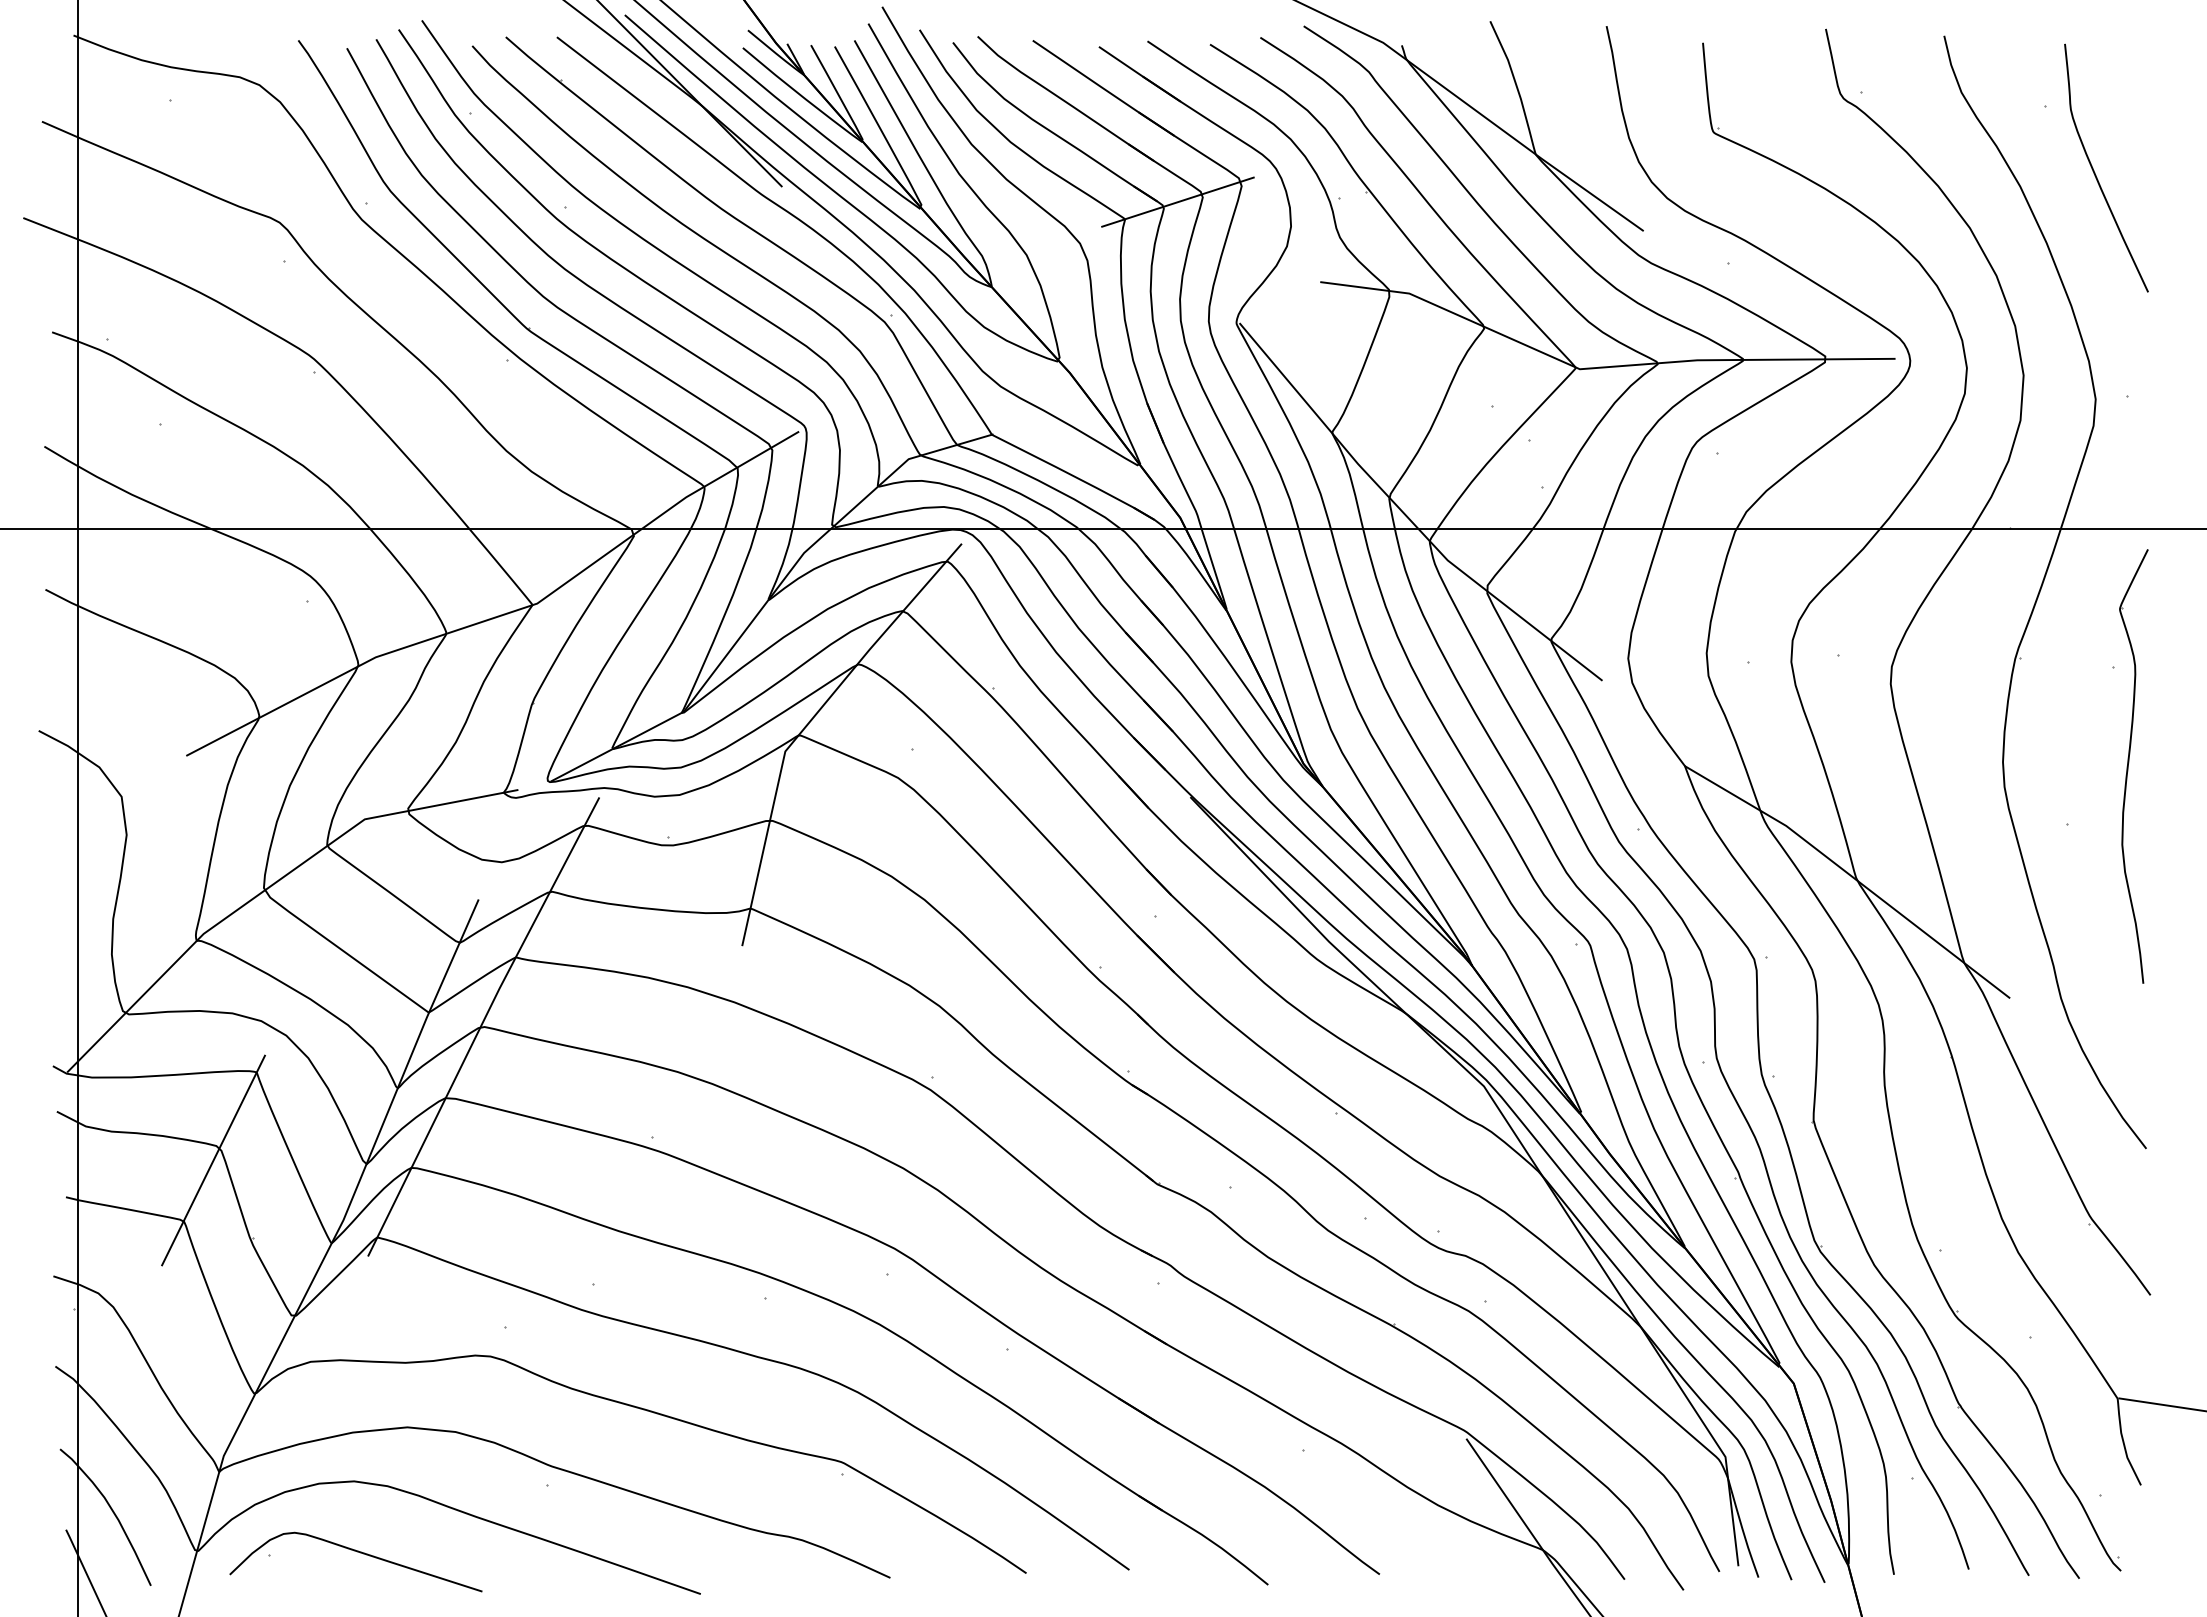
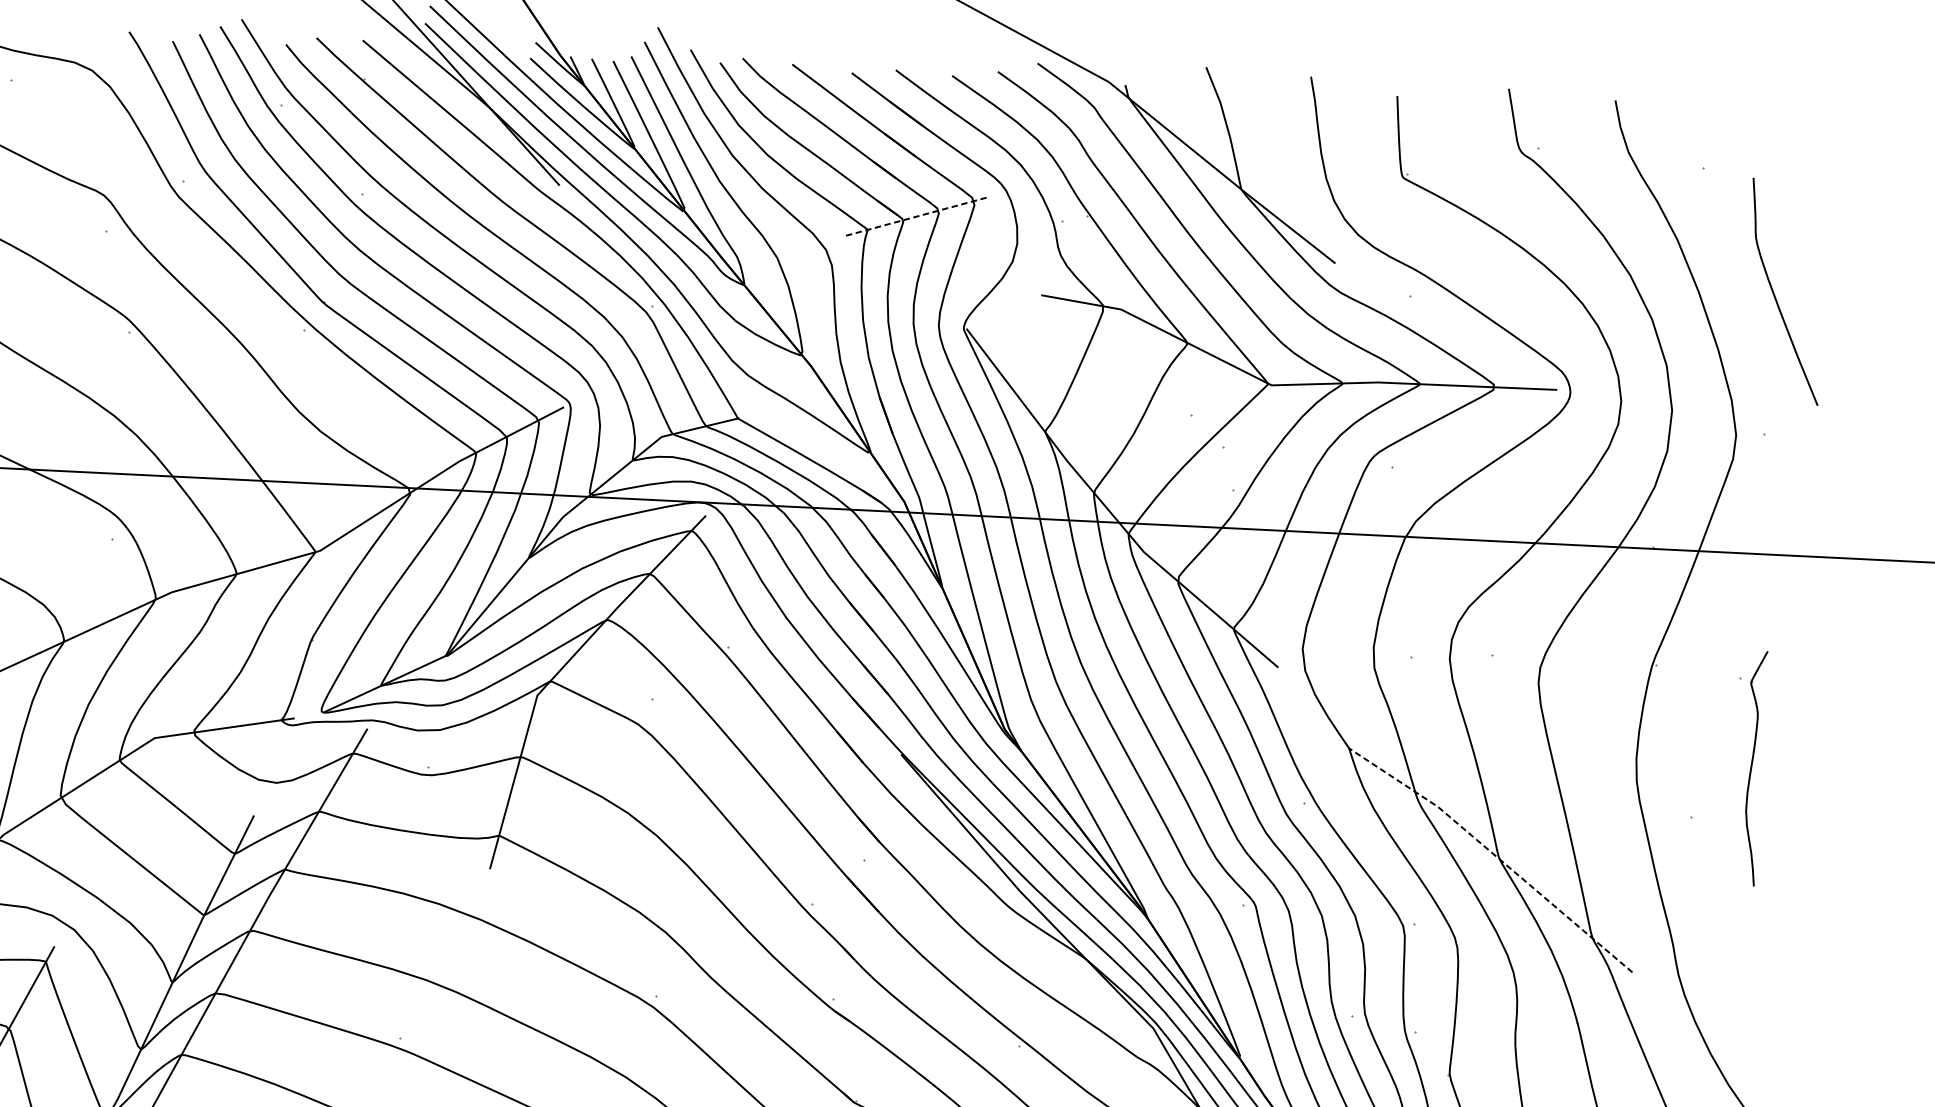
curve: (2095, 172) -> (1775, 295), moved
line: (1177, 202) -> (915, 217), solid -> dashed
part: (2133, 766) -> (1754, 768), size x0.6
line: (1850, 875) -> (1493, 854), solid -> dashed

